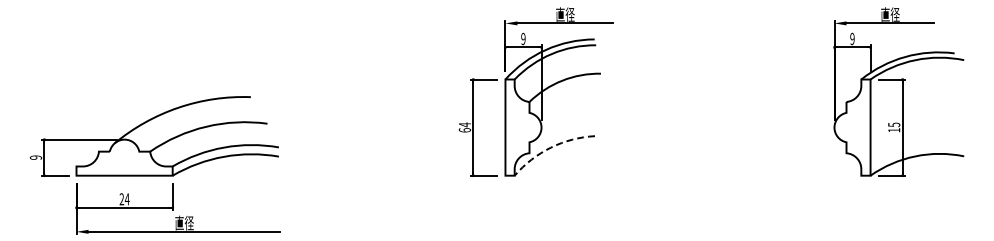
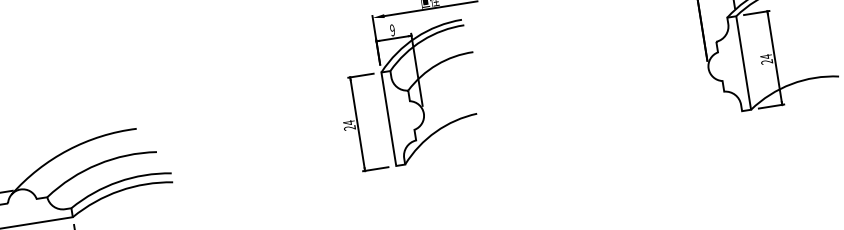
text: (894, 127) -> (766, 59), 15 -> 24
text: (464, 130) -> (349, 128), 64 -> 24
arc: (550, 147) -> (435, 131), dashed -> solid

